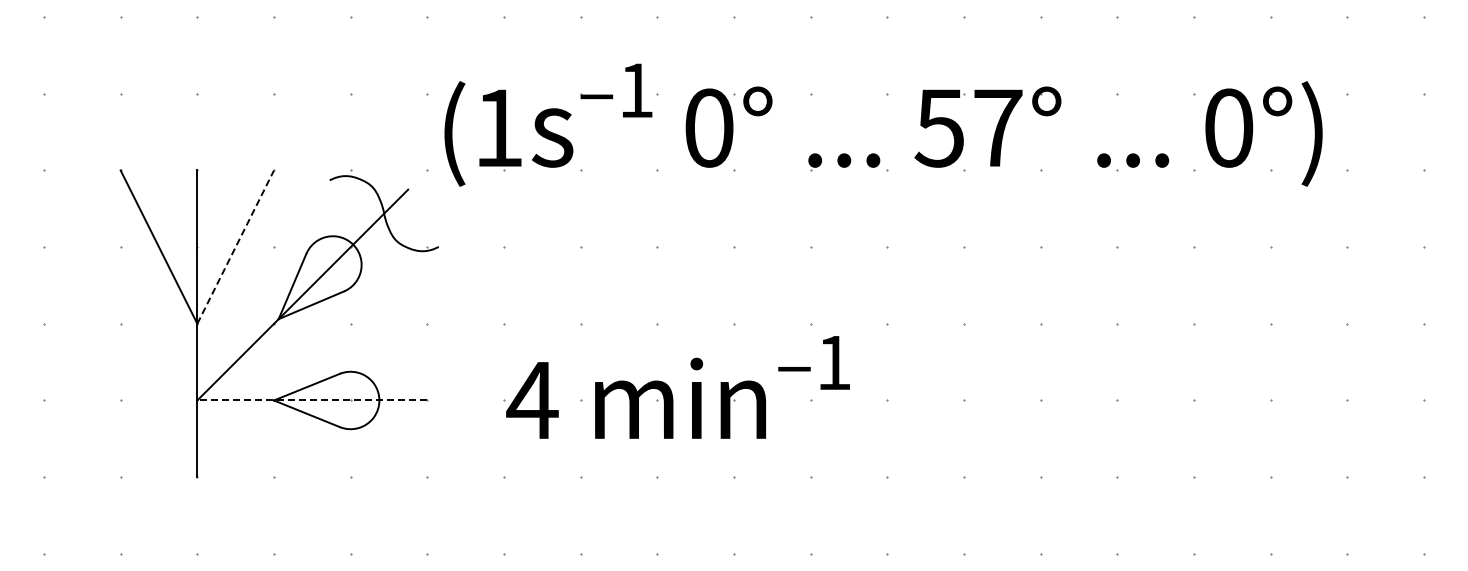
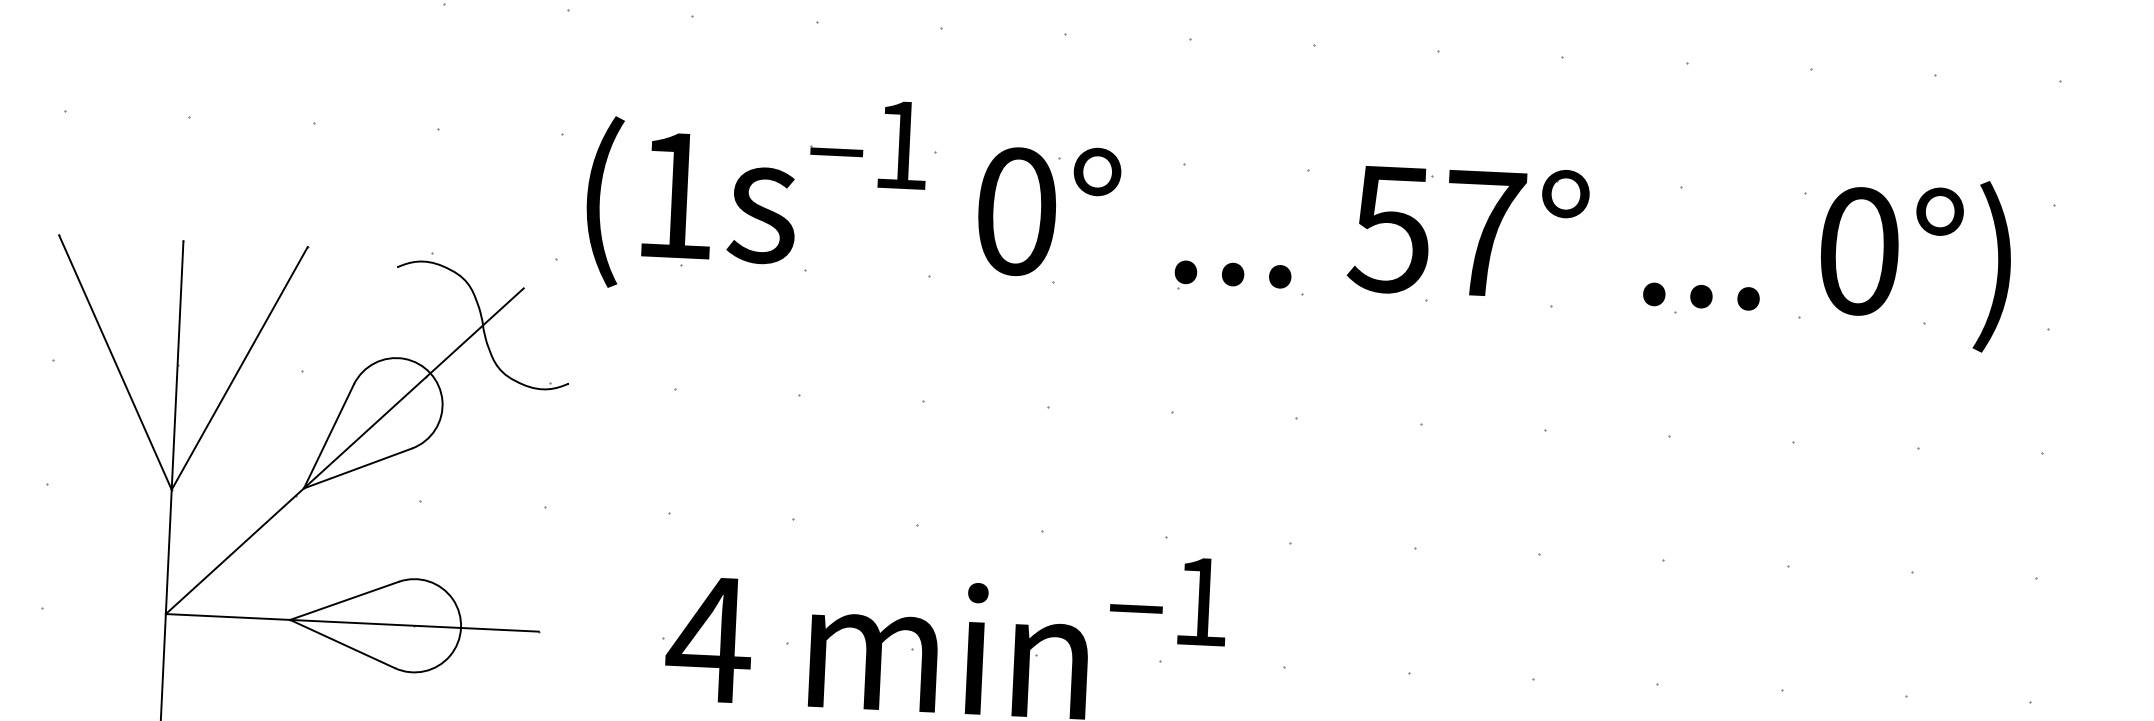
line: (235, 247) -> (239, 368), dashed -> solid
line: (312, 400) -> (352, 622), dashed -> solid

